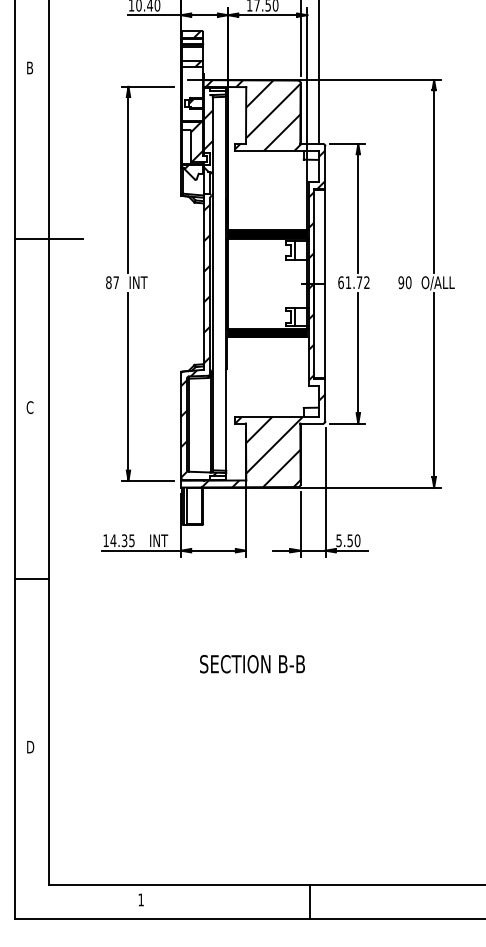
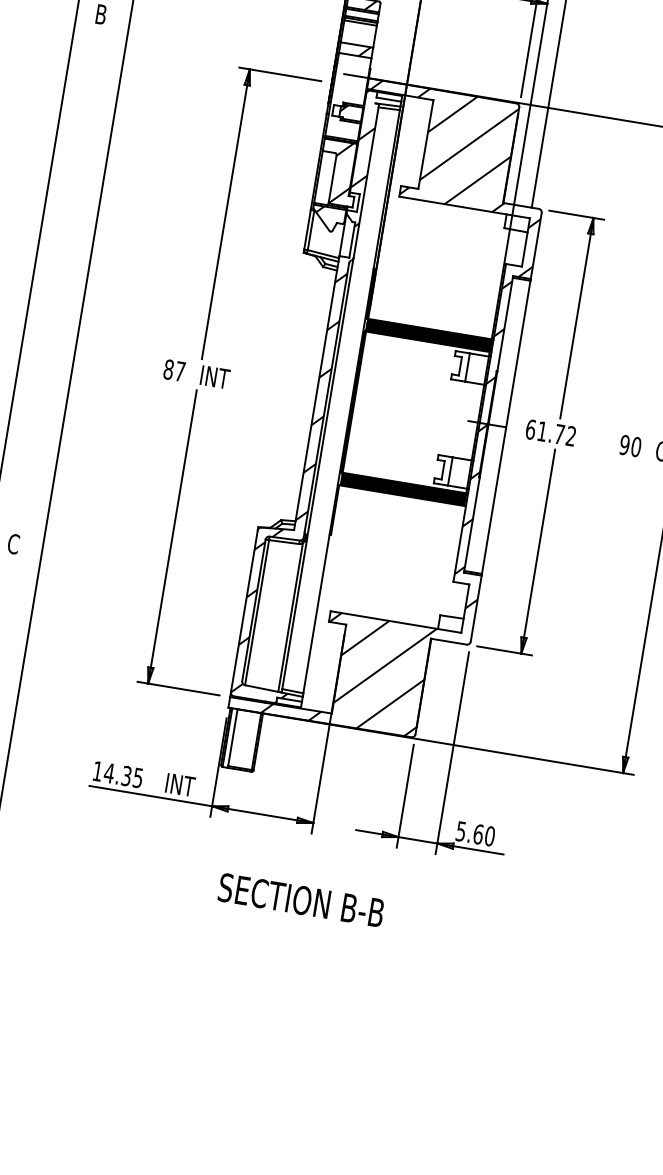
line: (48, 239) -> (85, 286), removed
text: (350, 540) -> (478, 834), 5.50 -> 5.60
text: (252, 664) -> (301, 900), moved

